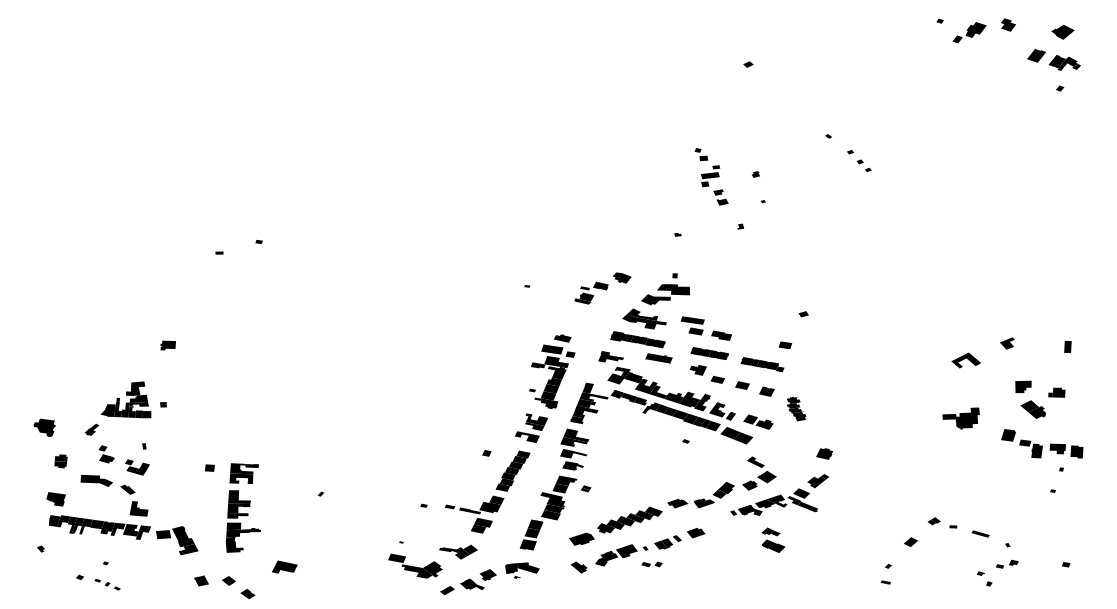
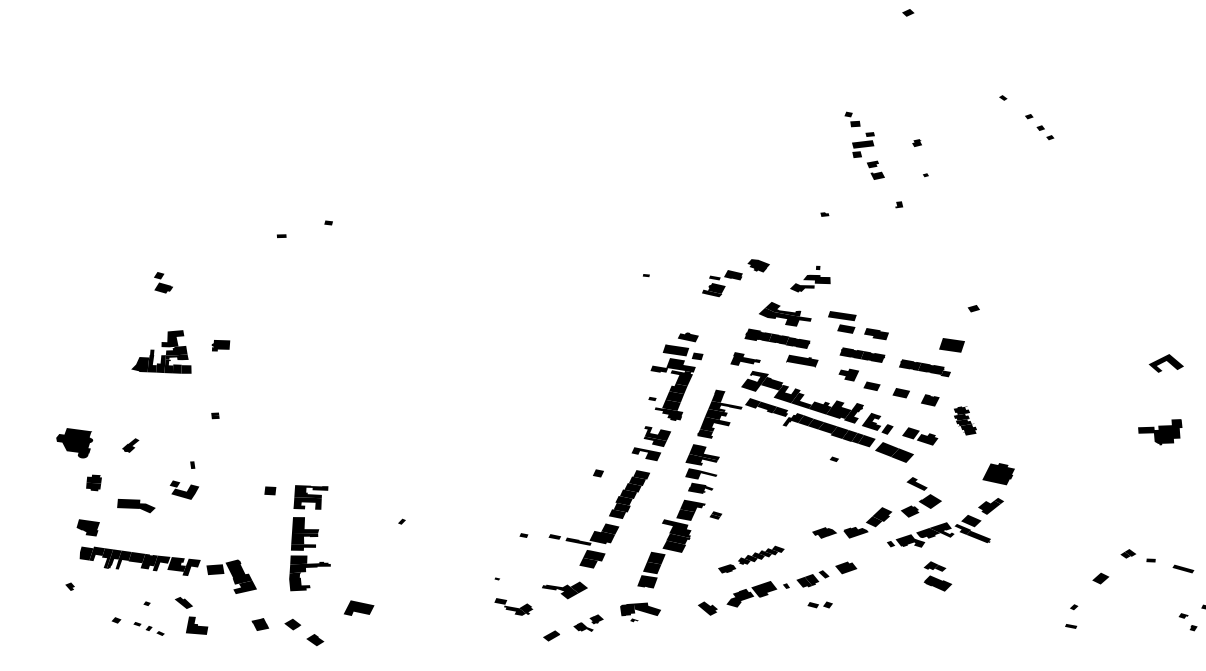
part: (665, 289) -> (810, 279), size x0.7
part: (785, 345) -> (952, 345), size x1.6
part: (125, 399) -> (160, 351), moved
part: (44, 427) -> (74, 442), size x1.4
part: (824, 453) -> (998, 473), size x1.6
part: (106, 454) -> (163, 282), moved
part: (134, 500) -> (191, 615), moved
part: (615, 525) -> (750, 558), size x0.6
part: (651, 564) -> (819, 605), moved
part: (415, 565) -> (513, 606), size x0.6
part: (478, 579) -> (588, 622), size x0.7

